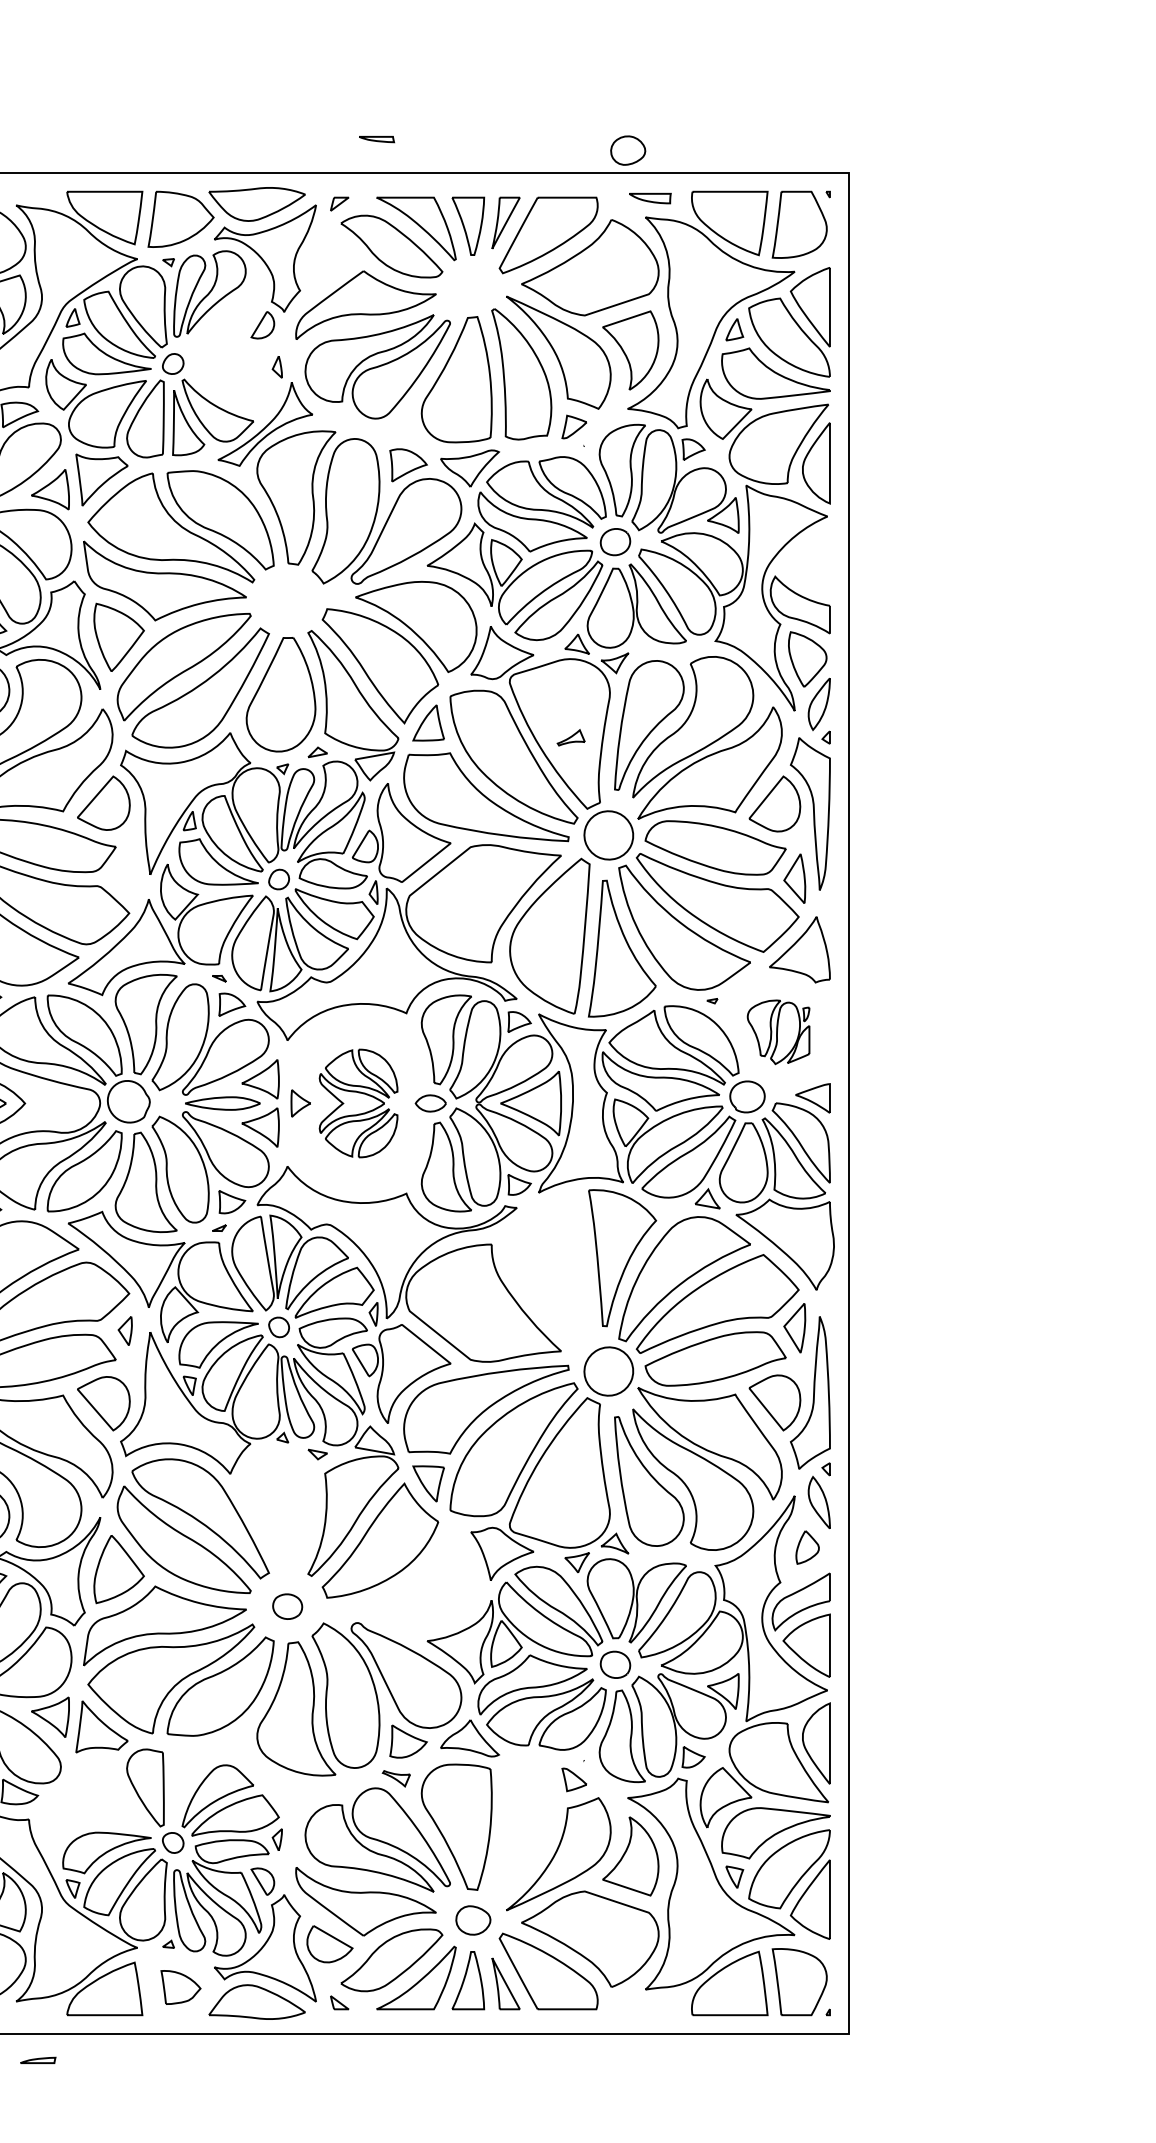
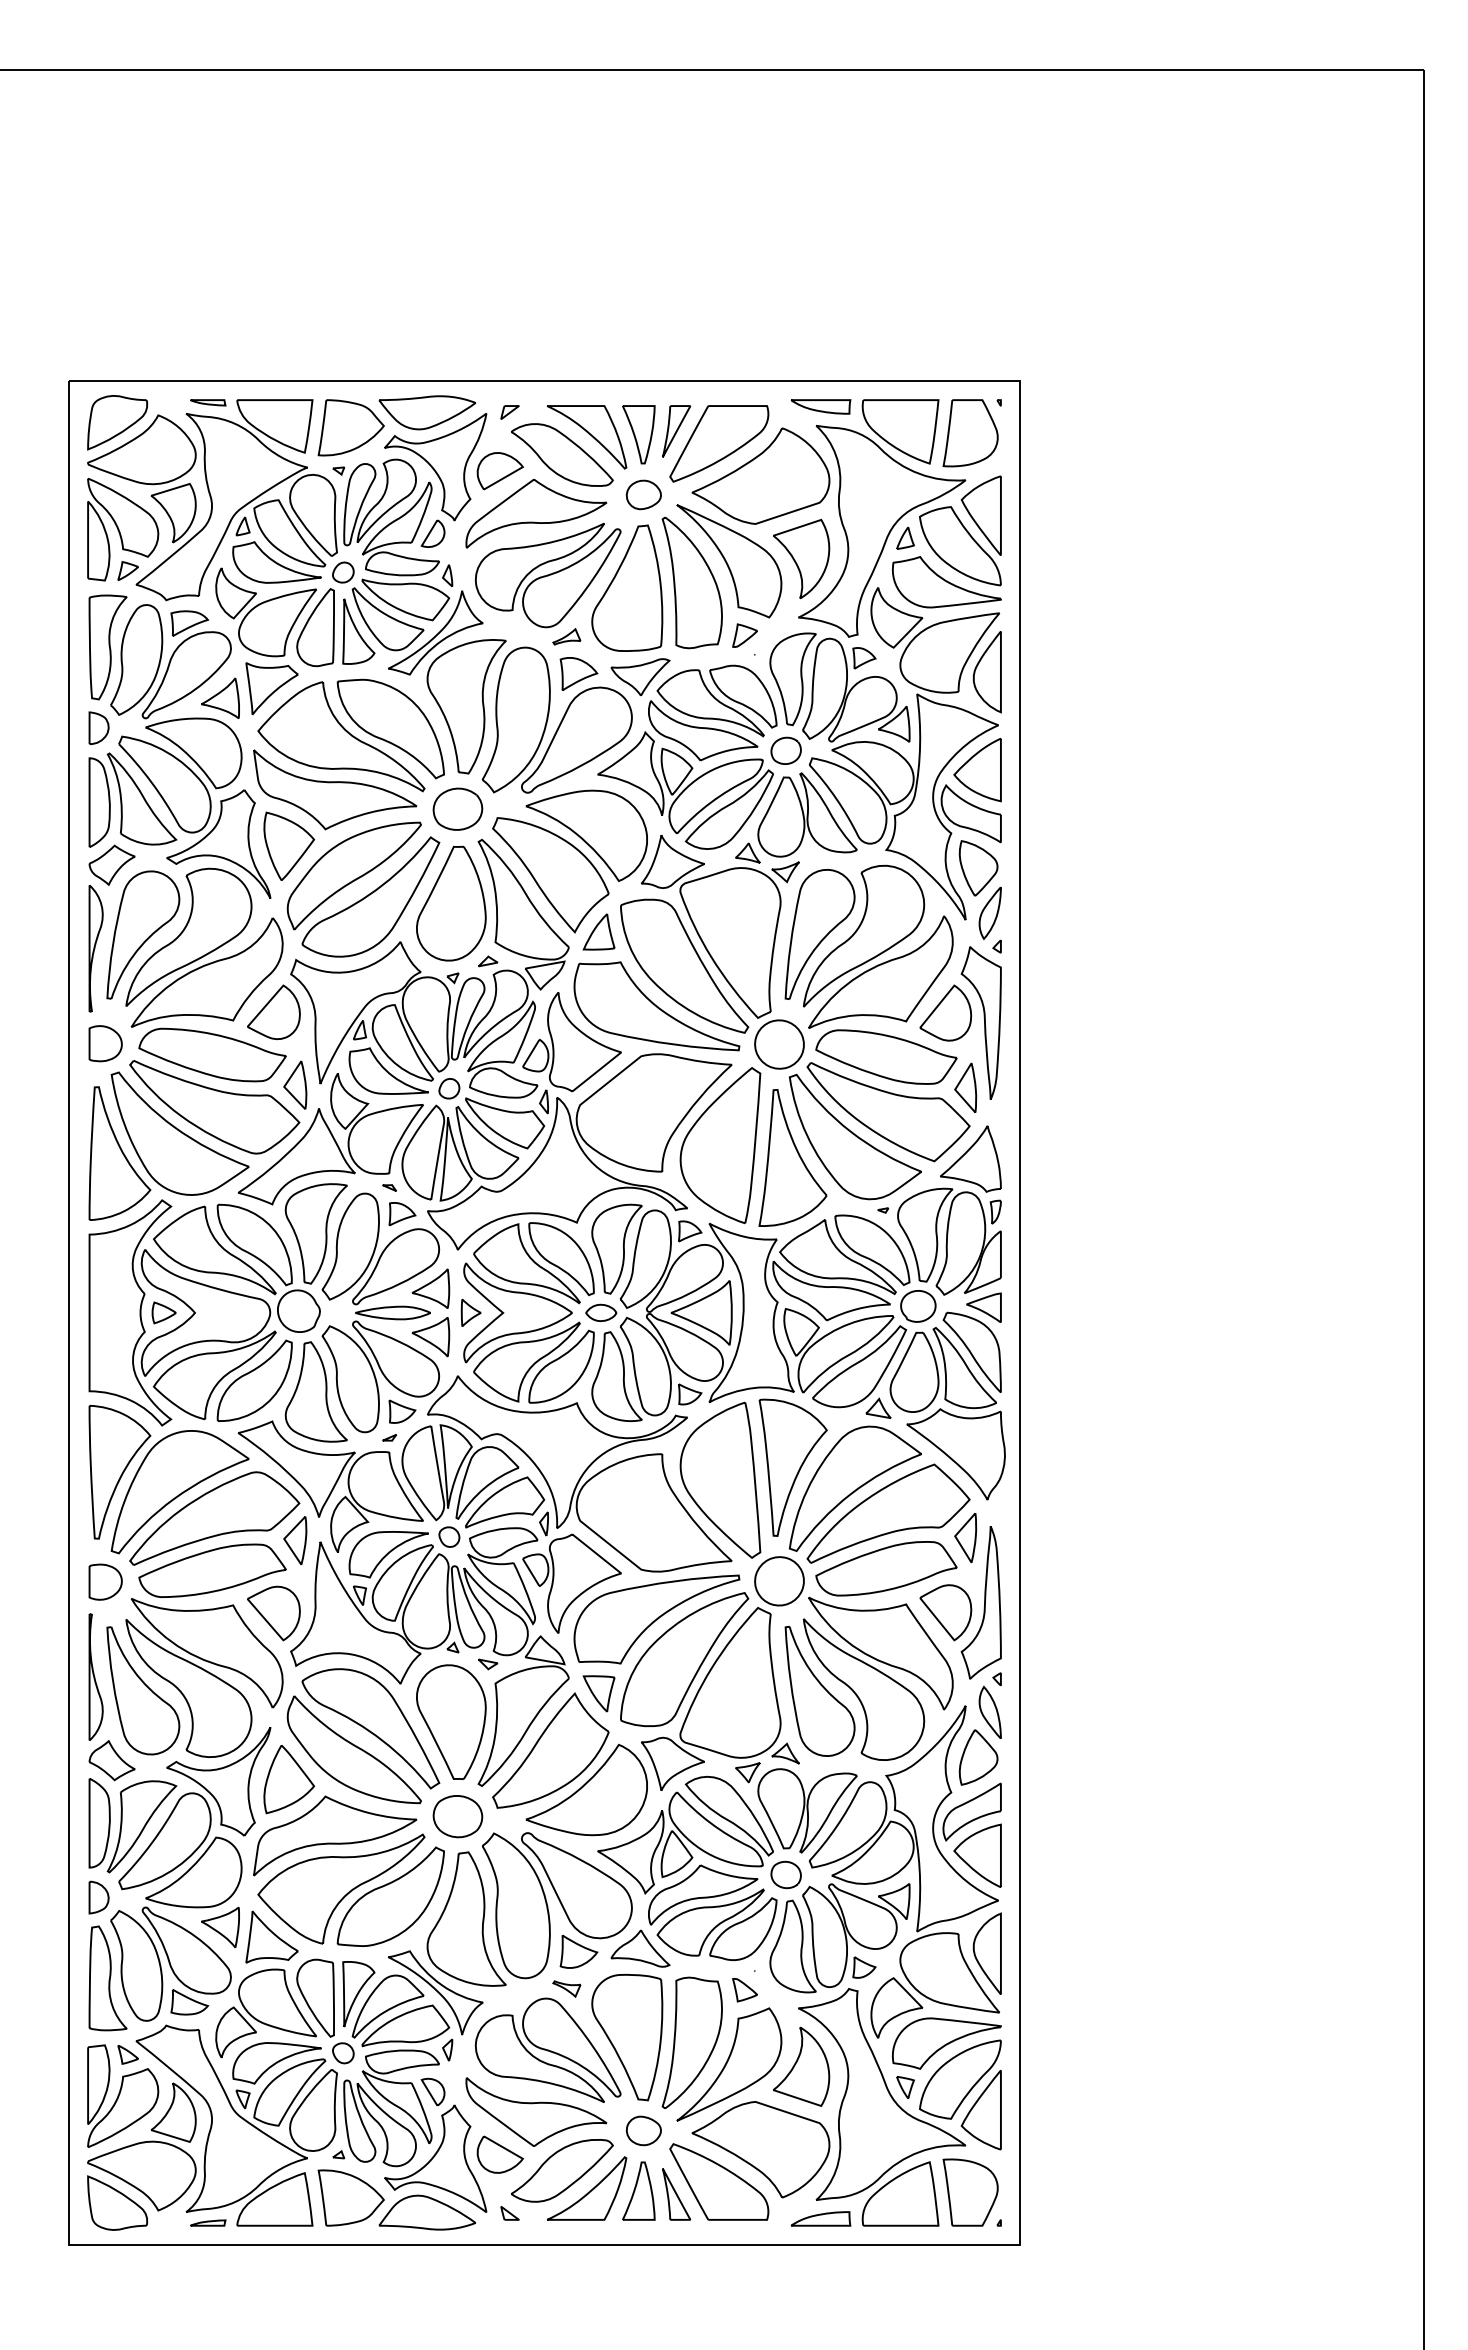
part: (377, 139) -> (208, 402), moved
part: (627, 150) -> (643, 494), moved
part: (649, 198) -> (820, 406), size x1.43
part: (329, 263) -> (499, 471), added
part: (235, 342) -> (405, 551), added
part: (806, 561) -> (977, 770), added
part: (287, 599) -> (457, 808), added
part: (570, 737) -> (566, 636), moved
part: (125, 875) -> (295, 1084), added
part: (778, 1032) -> (949, 1241), size x1.67
part: (358, 1103) -> (528, 1312), size x1.67
part: (549, 1269) -> (720, 1479), added
part: (125, 1330) -> (295, 1540), size x1.67
part: (281, 1511) -> (451, 1721), added
part: (807, 1547) -> (978, 1757), size x1.67
part: (416, 1579) -> (586, 1789), added
part: (287, 1606) -> (457, 1816), size x1.67
part: (265, 1782) -> (435, 1992), added
part: (188, 1784) -> (358, 1994), added
part: (95, 1803) -> (265, 2013), added
part: (520, 1832) -> (691, 2042), added
part: (180, 1986) -> (350, 2197), size x1.67
part: (650, 2007) -> (821, 2218), added
part: (38, 2059) -> (208, 2222), moved

